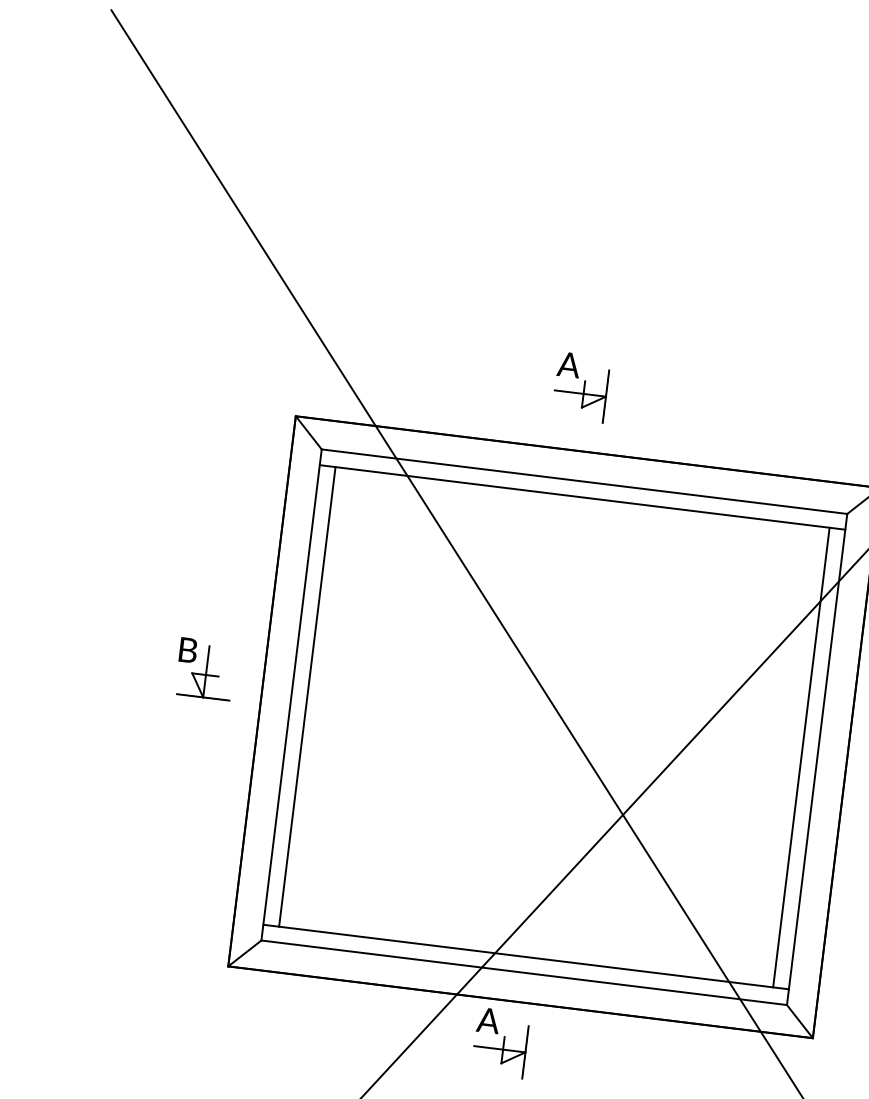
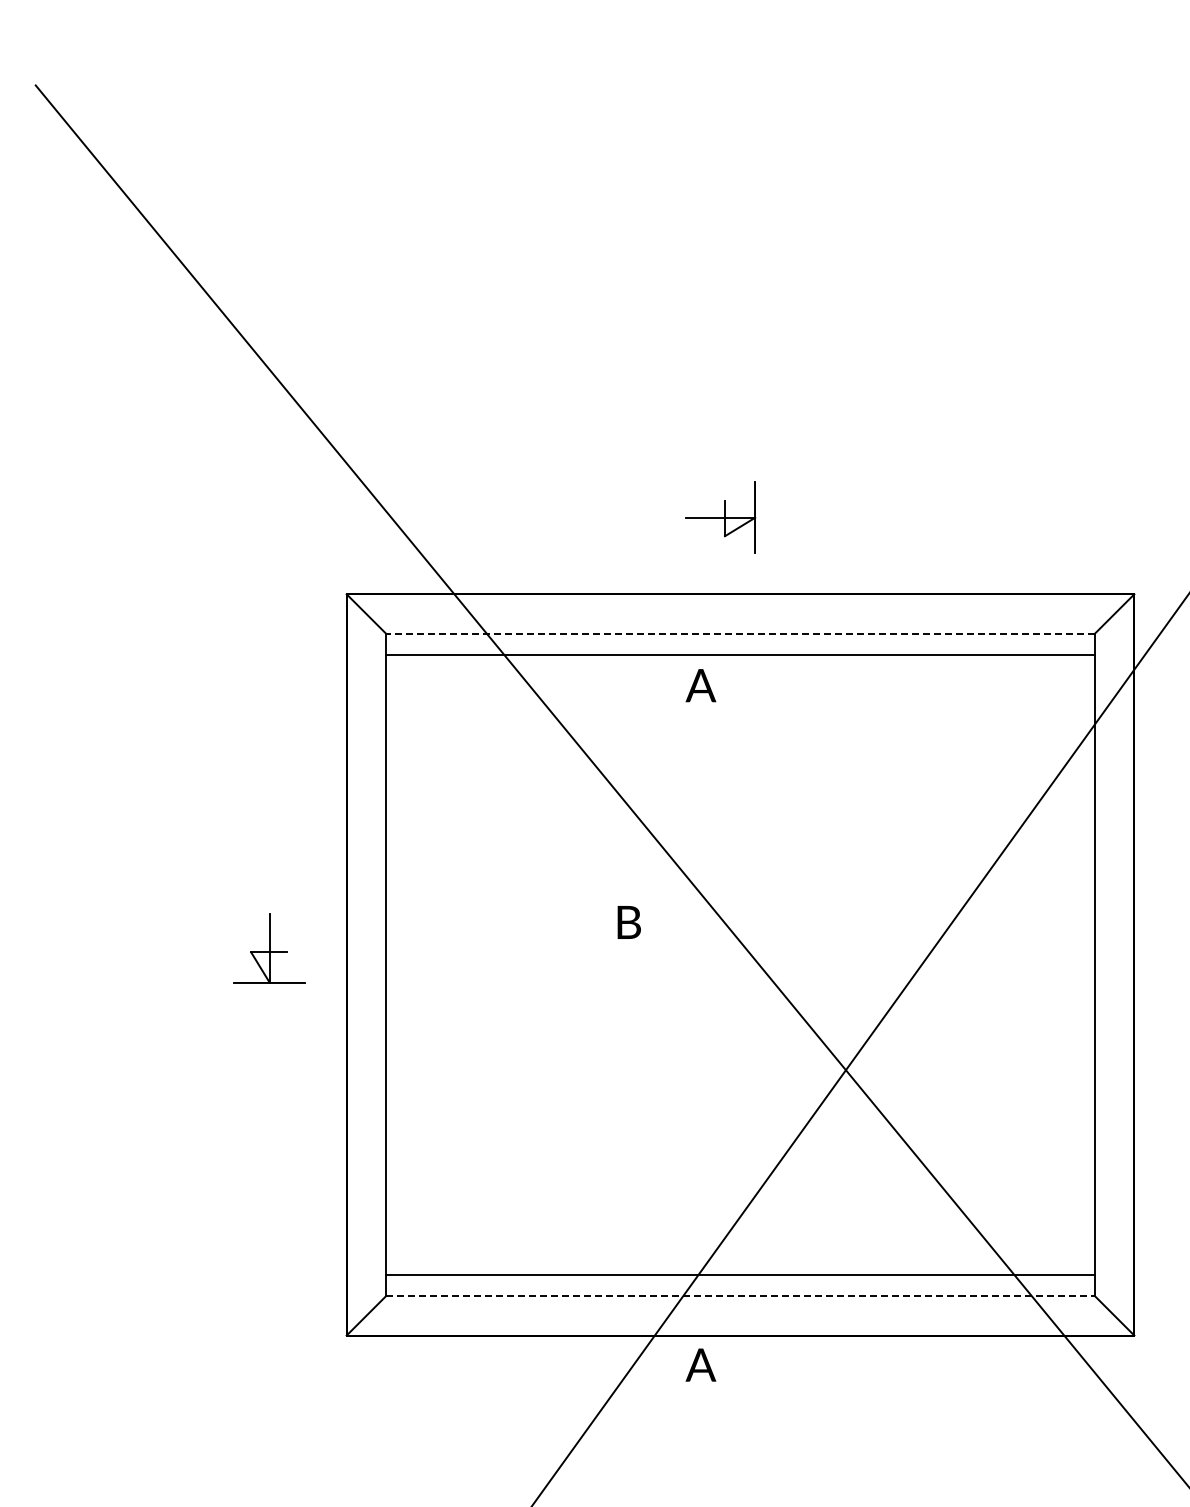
text: (568, 364) -> (700, 685), moved
line: (584, 481) -> (740, 634), solid -> dashed
text: (187, 650) -> (628, 922), moved
line: (307, 696) -> (407, 964), removed
line: (801, 757) -> (1073, 964), removed
line: (524, 972) -> (741, 1295), solid -> dashed
part: (499, 1049) -> (720, 1401), removed

